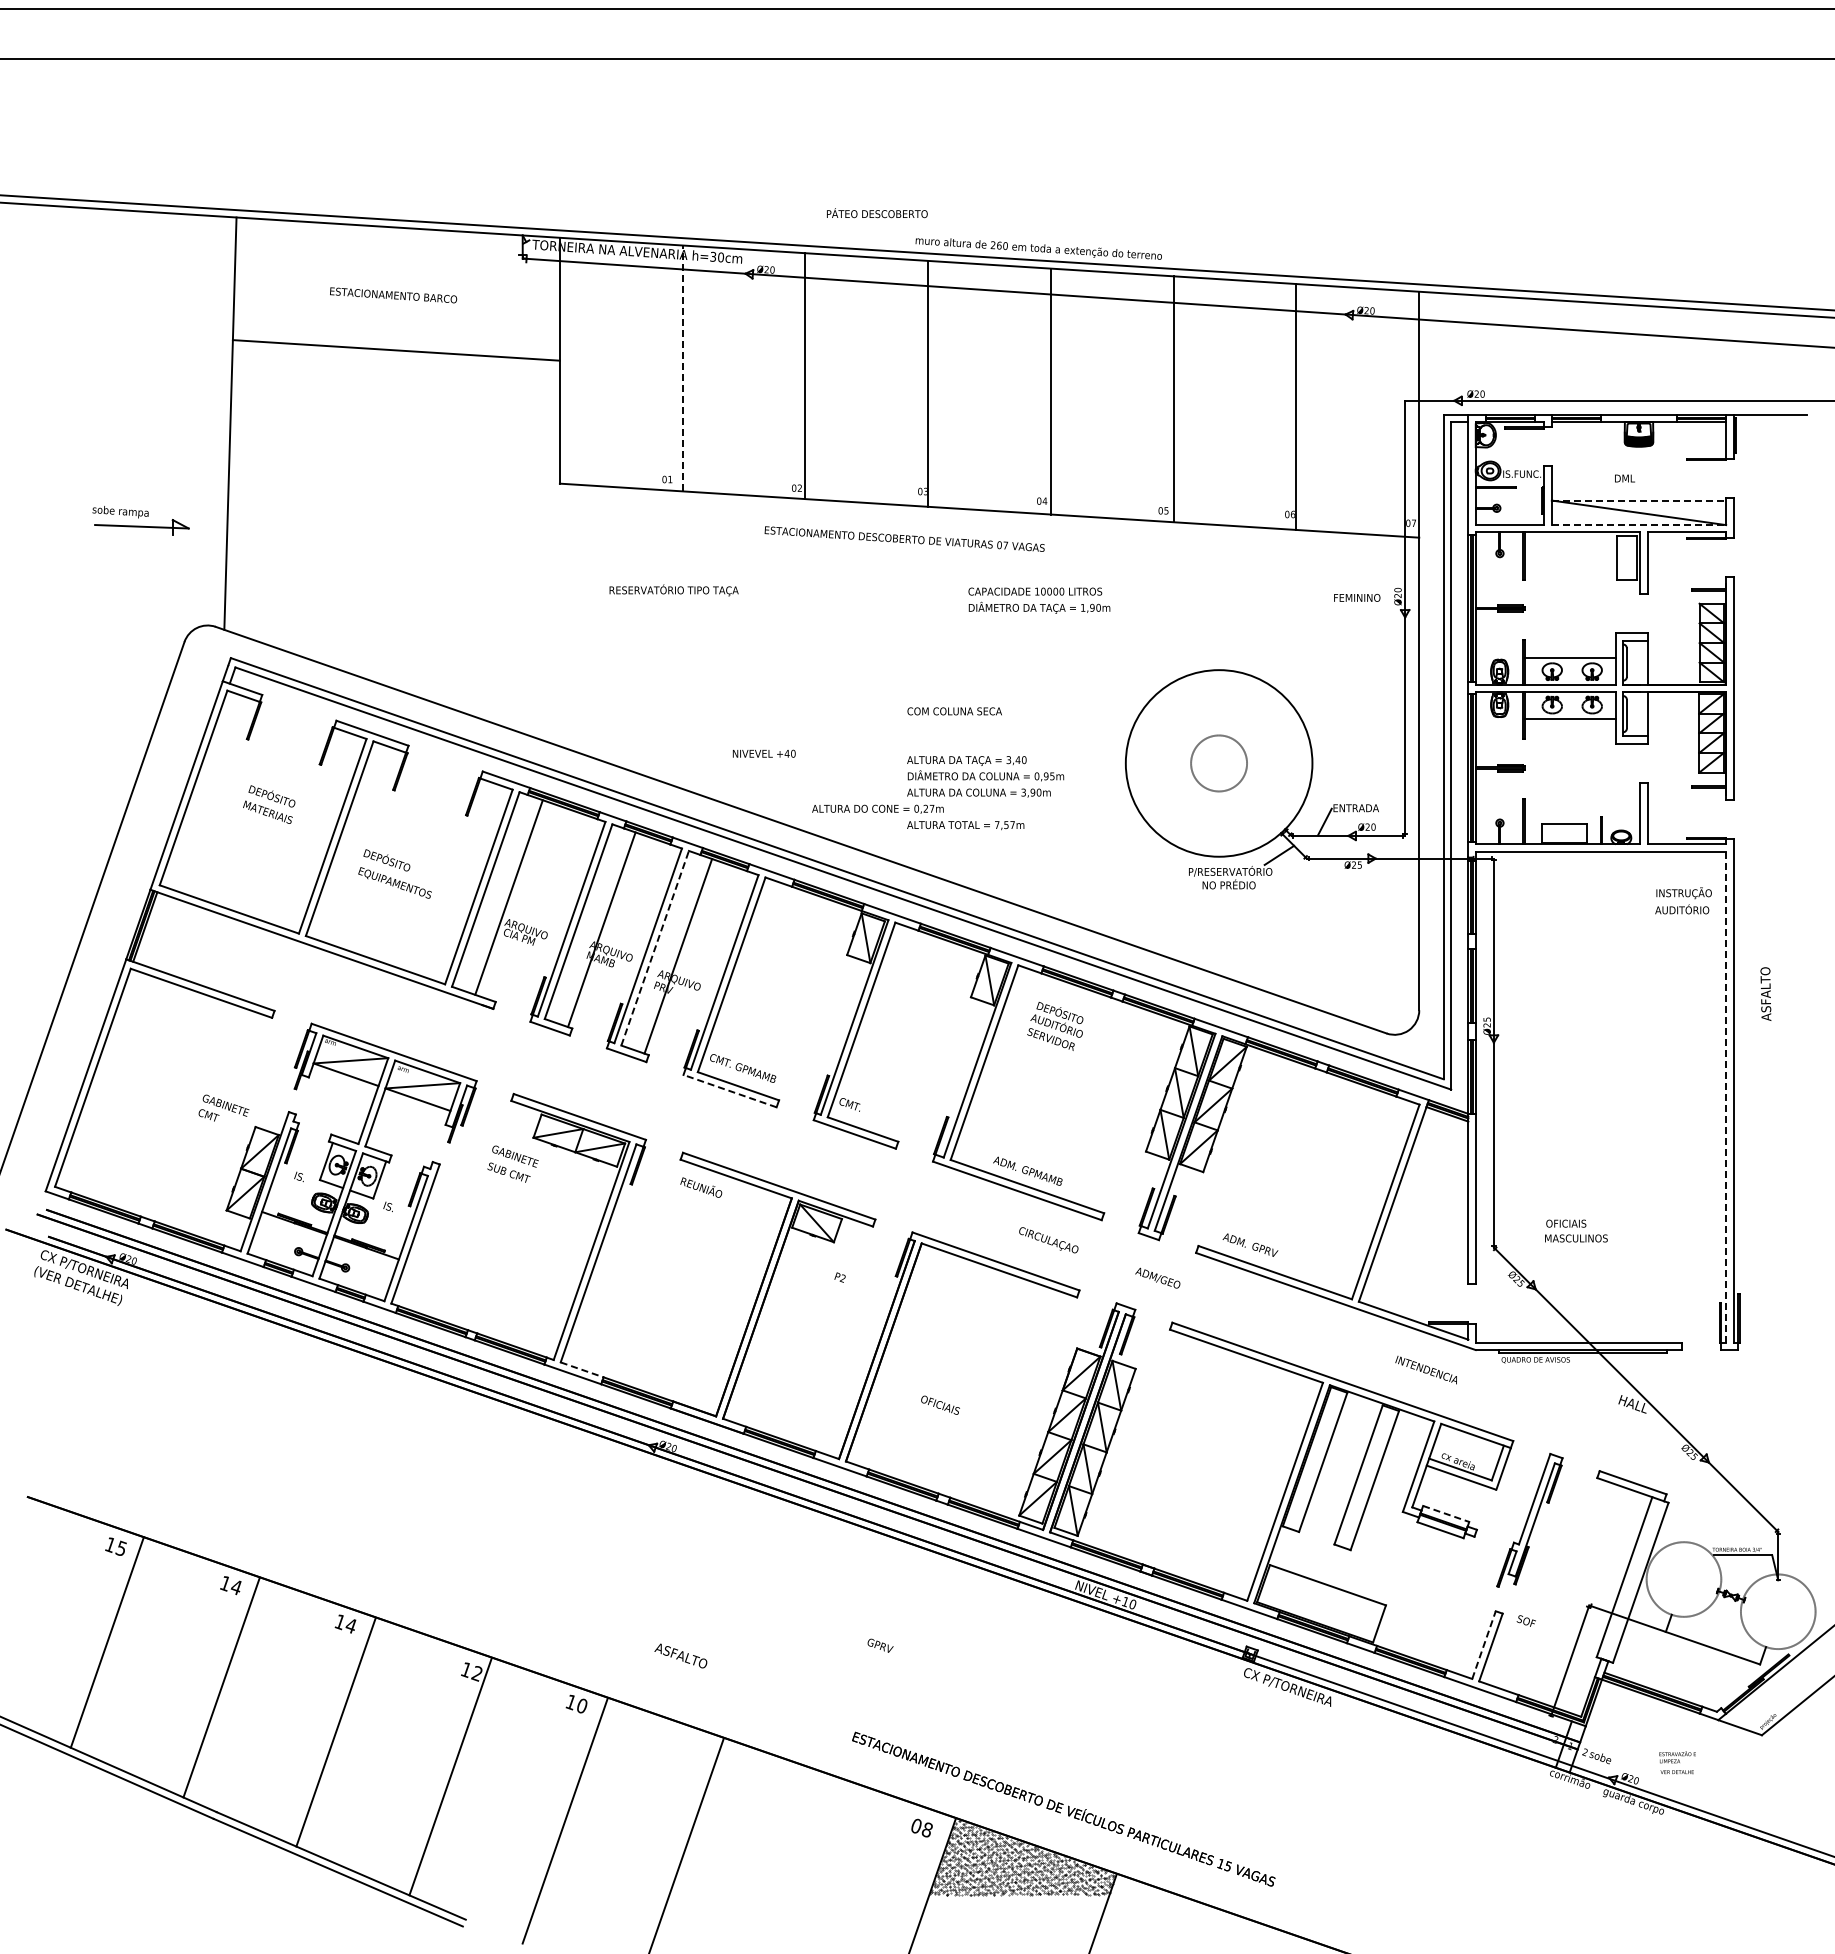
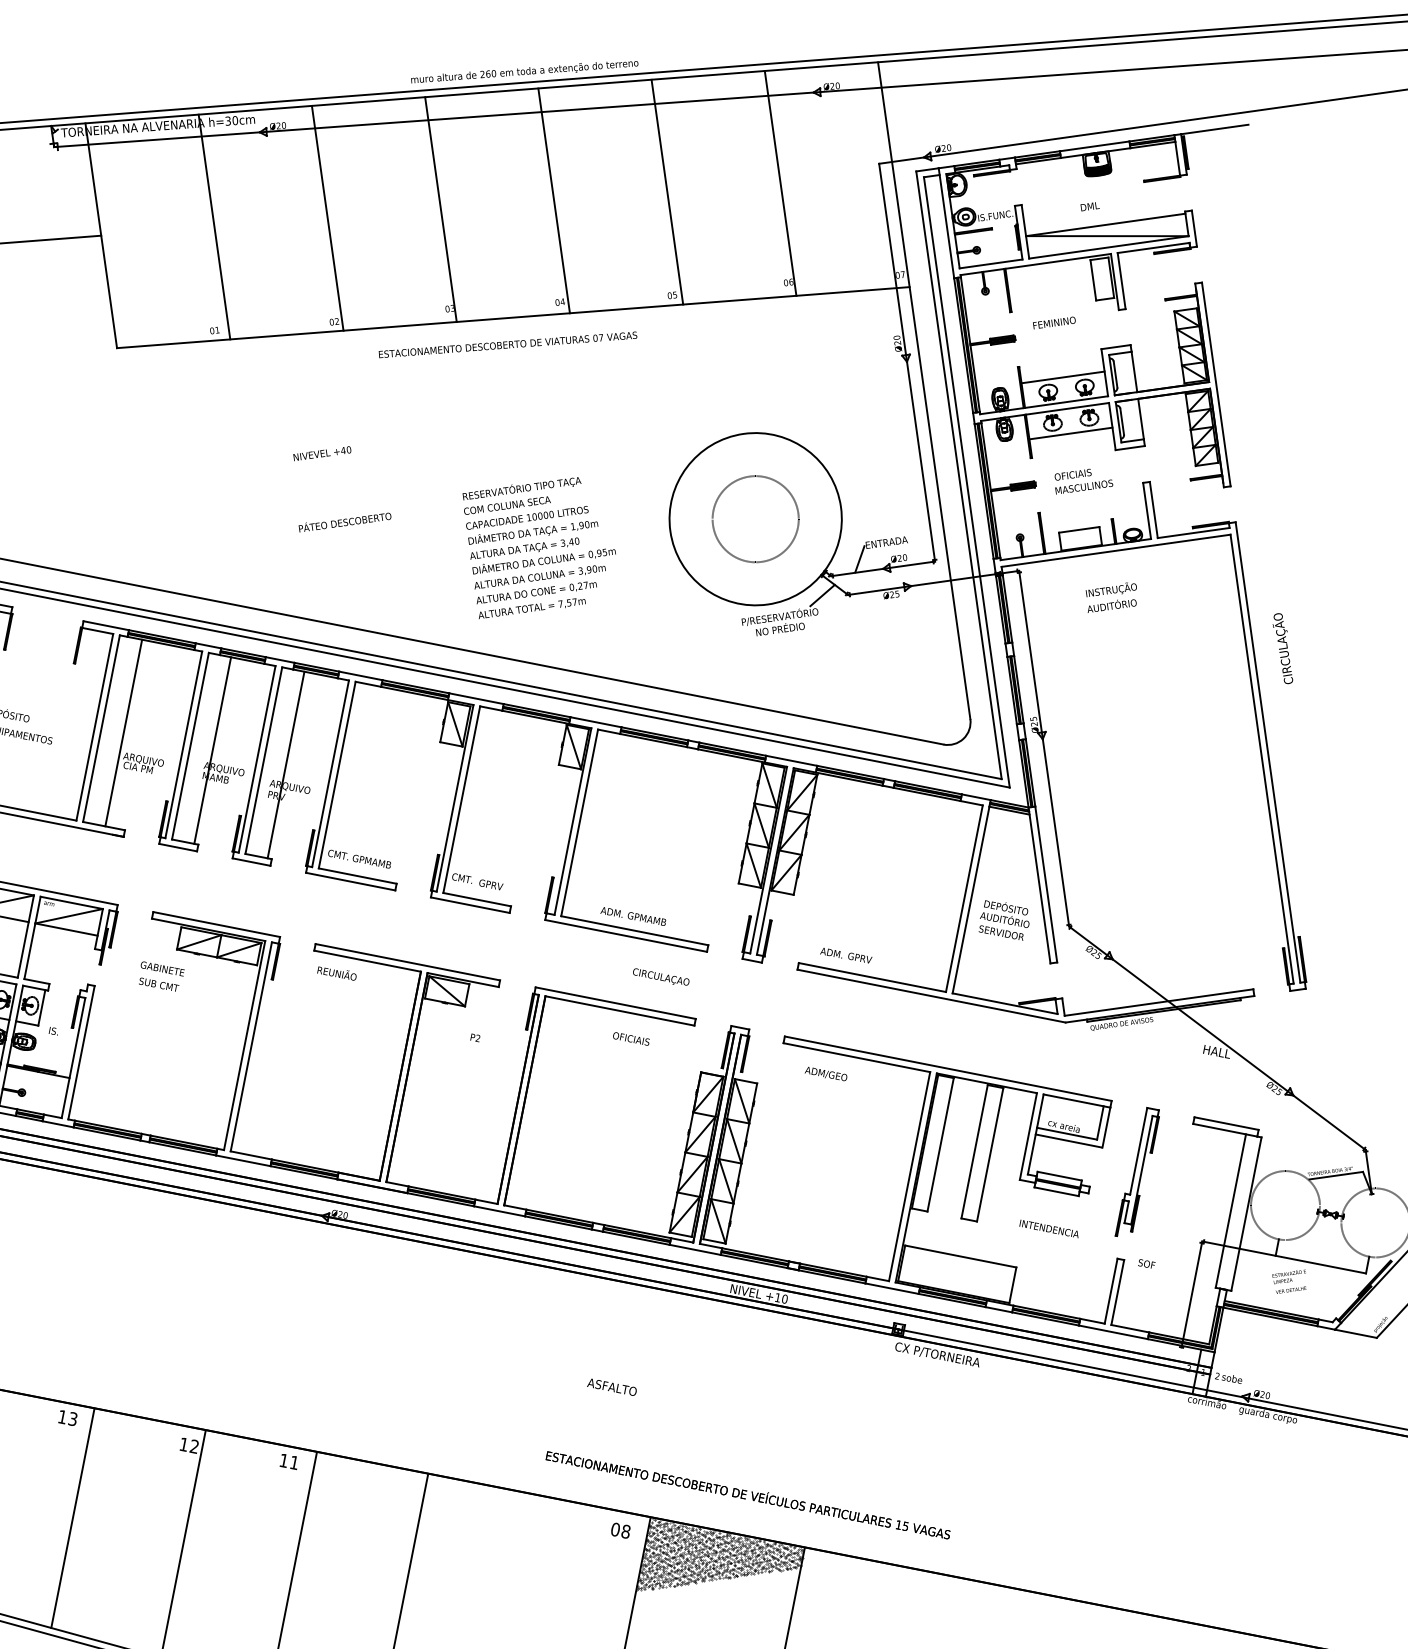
text: (877, 213) -> (345, 521), moved
line: (682, 368) -> (214, 227), dashed -> solid
line: (1639, 500) -> (1106, 224), dashed -> solid
line: (1639, 525) -> (1109, 247), dashed -> solid
text: (904, 538) -> (507, 344), moved
text: (673, 590) -> (521, 488), moved
text: (1357, 597) -> (1054, 322), moved
text: (1039, 600) -> (532, 525), moved
text: (763, 753) -> (321, 453), moved
circle: (1218, 763) -> (755, 519), size x1.67
text: (877, 808) -> (536, 592), moved
text: (1683, 900) -> (1111, 596), moved
line: (655, 947) -> (264, 759), dashed -> solid
text: (1764, 981) -> (1282, 648), ASFALTO -> CIRCULAÇÃO
text: (1055, 1026) -> (1003, 920), moved
line: (729, 1090) -> (350, 881), dashed -> solid
line: (1726, 1097) -> (1262, 759), dashed -> solid
text: (1576, 1230) -> (1083, 479), moved
text: (1157, 1277) -> (825, 1073), moved
line: (582, 1369) -> (251, 1155), dashed -> solid
text: (1425, 1370) -> (1047, 1229), moved
text: (940, 1404) -> (631, 1038), moved
line: (1446, 1514) -> (1060, 1176), dashed -> solid
text: (350, 1625) -> (72, 1418), 14 -> 13
text: (880, 1645) -> (491, 884), moved
line: (1484, 1645) -> (1111, 1291), dashed -> solid
text: (680, 1655) -> (611, 1386), moved
text: (581, 1706) -> (293, 1463), 10 -> 11
text: (1677, 1762) -> (1290, 1281), moved

